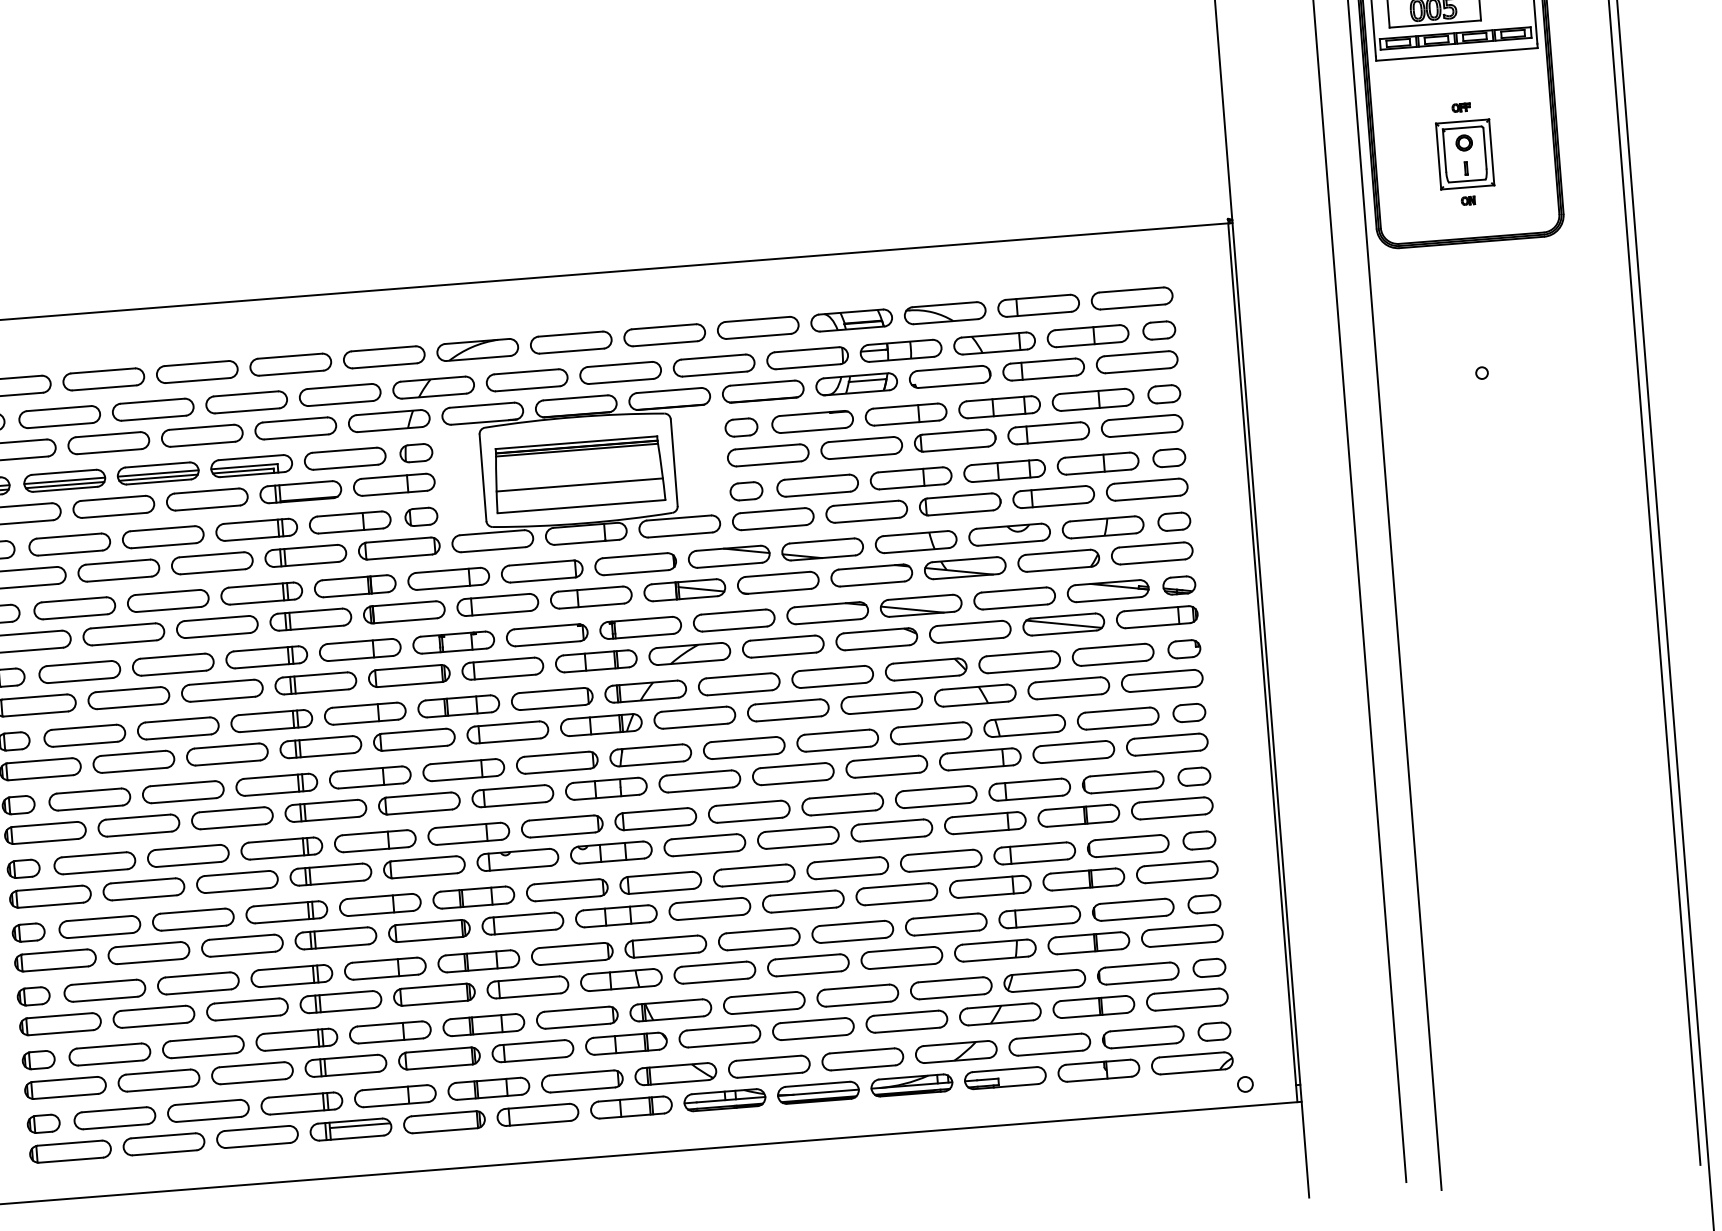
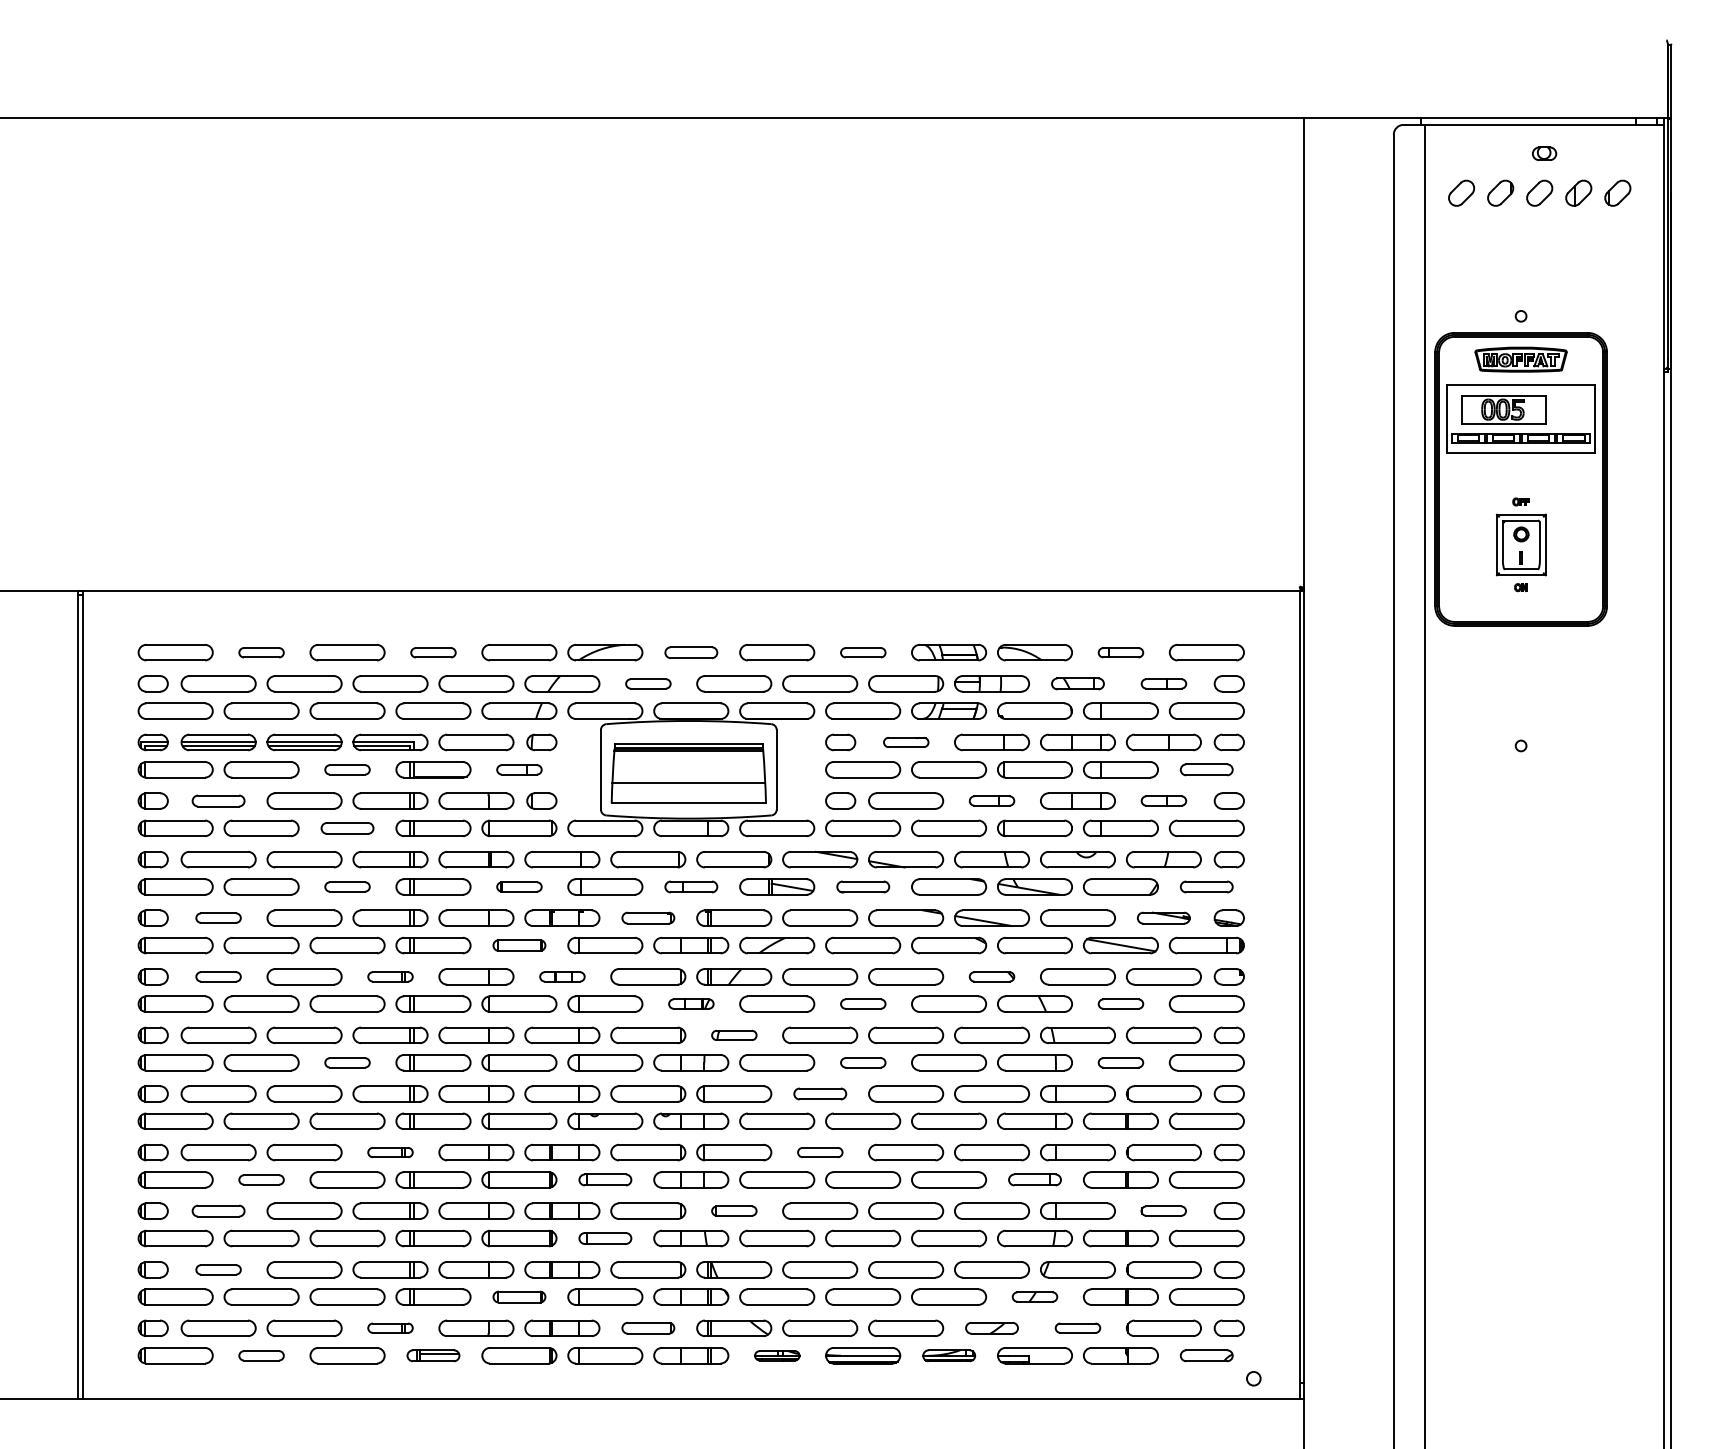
part: (1038, 305) -> (1120, 652), size x0.6
part: (758, 327) -> (863, 652), size x0.6
part: (1087, 335) -> (1163, 683), size x0.6
part: (571, 342) -> (691, 652), size x0.7
part: (994, 343) -> (1077, 683), size x0.7
part: (290, 364) -> (433, 652), size x0.6
part: (103, 379) -> (261, 652), size x0.6
part: (527, 379) -> (648, 683), size x0.6
part: (813, 421) -> (906, 742), size x0.6
part: (1141, 425) -> (1206, 769), size x0.7
part: (1097, 463) -> (1163, 800), size x0.6
part: (910, 477) -> (991, 800), size x0.6
part: (394, 484) -> (519, 769), size x0.6
part: (207, 499) -> (347, 769), size x0.6
part: (69, 543) -> (218, 800), size x0.7
part: (1151, 552) -> (1206, 886), size x0.7
part: (212, 563) -> (347, 828), size x0.7
part: (778, 582) -> (863, 886), size x0.7
part: (1107, 590) -> (1163, 917), size x0.7
part: (591, 597) -> (691, 886), size x0.7
part: (404, 611) -> (519, 886), size x0.6
part: (217, 626) -> (347, 886), size x0.6
part: (547, 634) -> (648, 917), size x0.7
part: (925, 669) -> (991, 976), size x0.6
part: (79, 671) -> (218, 917), size x0.6
part: (409, 675) -> (519, 945), size x0.7
part: (1068, 687) -> (1120, 1003), size x0.6
part: (458, 706) -> (562, 976), size x0.6
part: (788, 709) -> (863, 1003), size x0.6
part: (271, 720) -> (390, 976), size x0.6
part: (601, 724) -> (691, 1003), size x0.6
part: (84, 735) -> (218, 976), size x0.6
part: (1073, 751) -> (1120, 1062), size x0.6
part: (651, 755) -> (734, 1035), size x0.6
part: (793, 773) -> (863, 1062), size x0.6
part: (749, 811) -> (820, 1093), size x0.7
part: (232, 817) -> (347, 1062), size x0.6
part: (754, 875) -> (820, 1152), size x0.6
part: (989, 886) -> (1034, 1179), size x0.7
part: (1132, 909) -> (1163, 1210), size x0.6
part: (286, 912) -> (390, 1152), size x0.6
part: (523, 923) -> (605, 1179), size x0.7
part: (666, 945) -> (734, 1210), size x0.6
part: (148, 952) -> (261, 1179), size x0.6
part: (528, 987) -> (605, 1238), size x0.7
part: (104, 990) -> (218, 1210), size x0.7
part: (999, 1013) -> (1034, 1296), size x0.6
part: (1049, 1043) -> (1077, 1327), size x0.6
part: (955, 1051) -> (991, 1327), size x0.7
part: (109, 1054) -> (218, 1269), size x0.6
part: (439, 1057) -> (519, 1296), size x0.7
part: (1191, 1063) -> (1206, 1355), size x0.7
part: (582, 1080) -> (648, 1327), size x0.7
part: (912, 1085) -> (949, 1355), size x0.7
part: (725, 1099) -> (777, 1355), size x0.6
part: (301, 1102) -> (390, 1327), size x0.6
part: (350, 1129) -> (433, 1355), size x0.7
part: (163, 1144) -> (261, 1355), size x0.6

